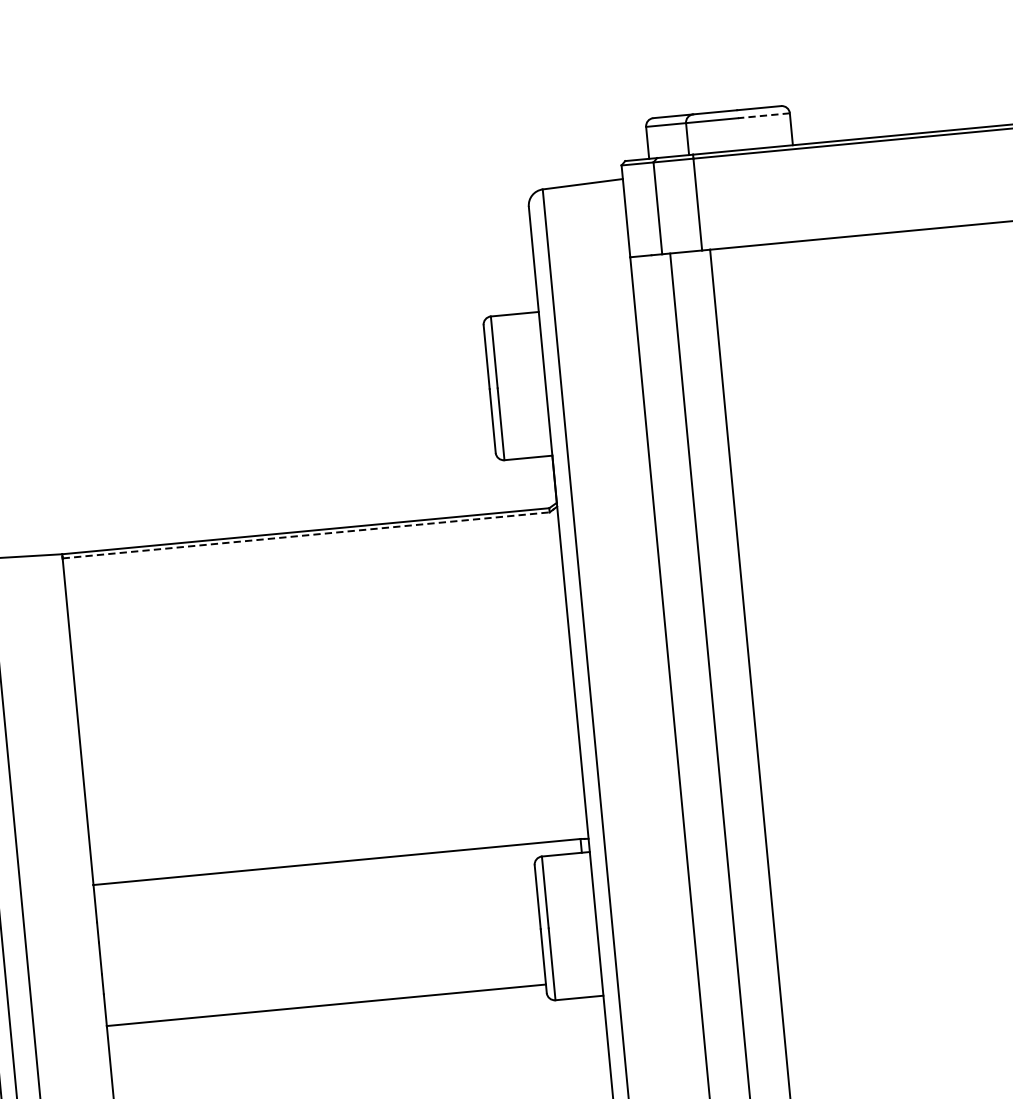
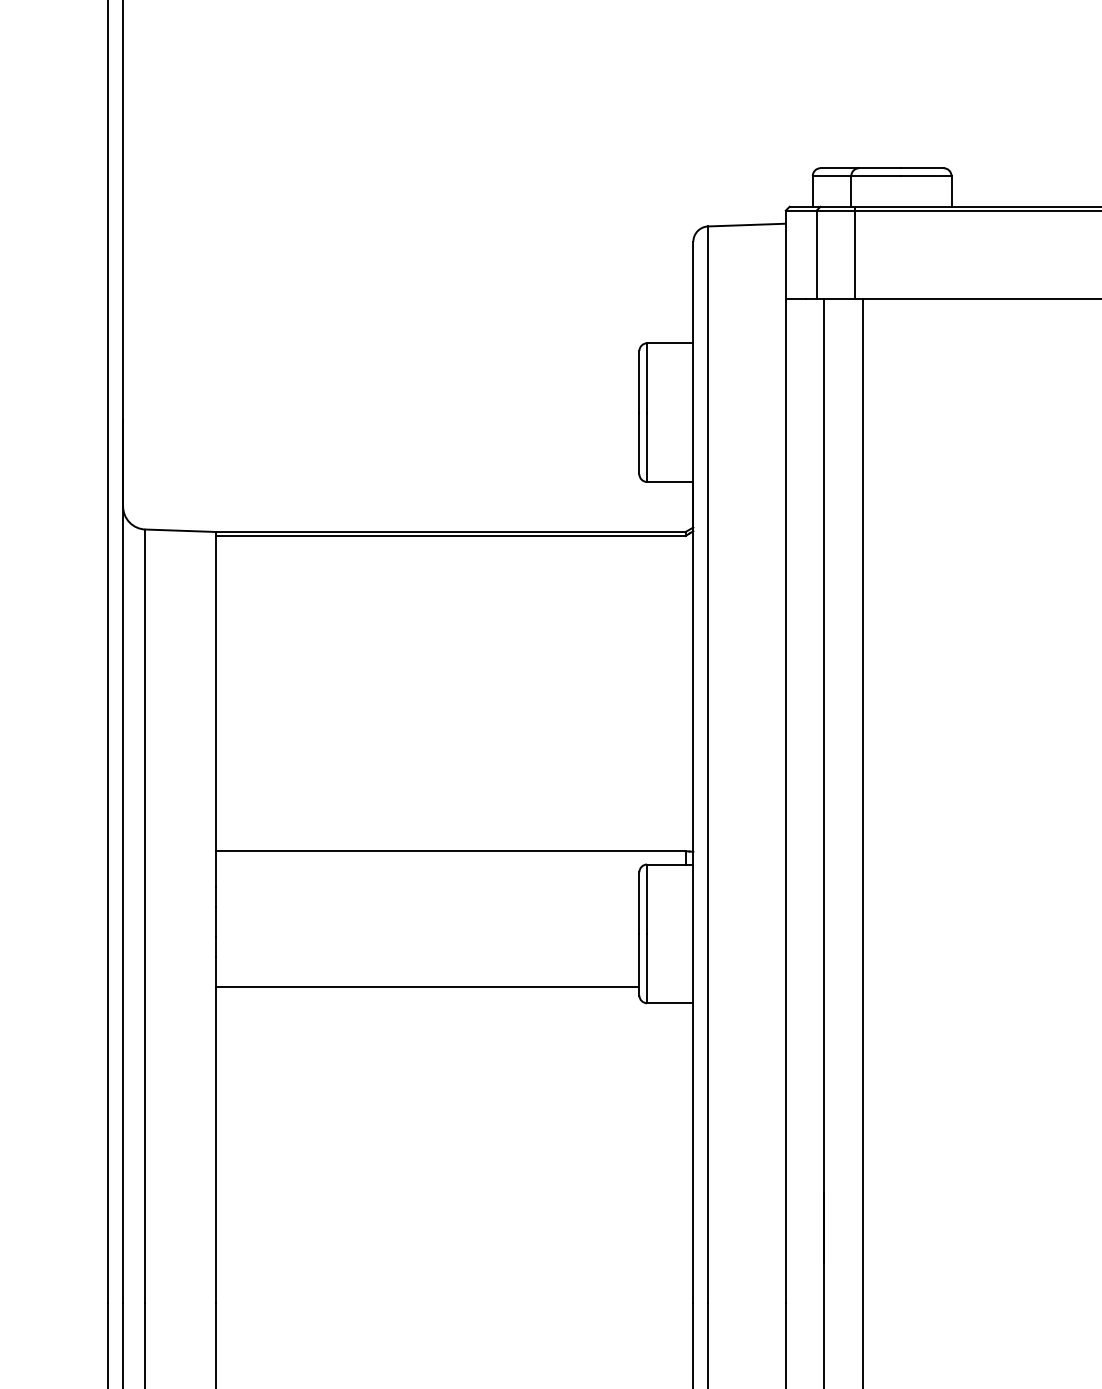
line: (762, 115) -> (925, 175), dashed -> solid
line: (307, 535) -> (451, 536), dashed -> solid

